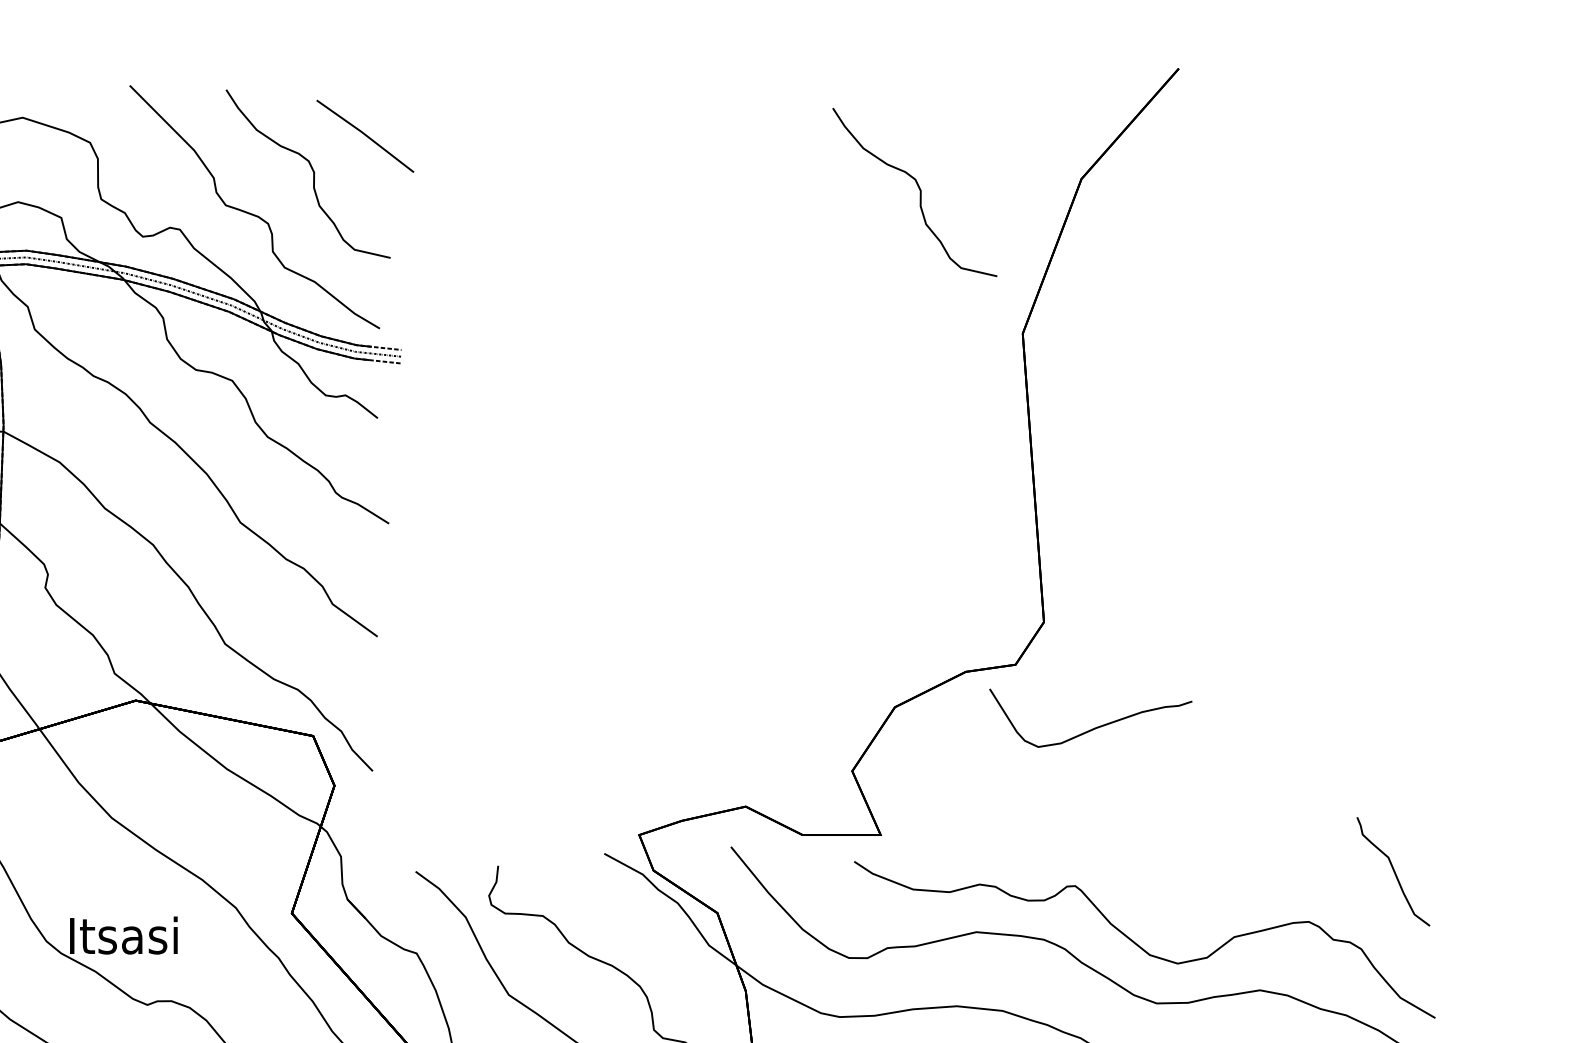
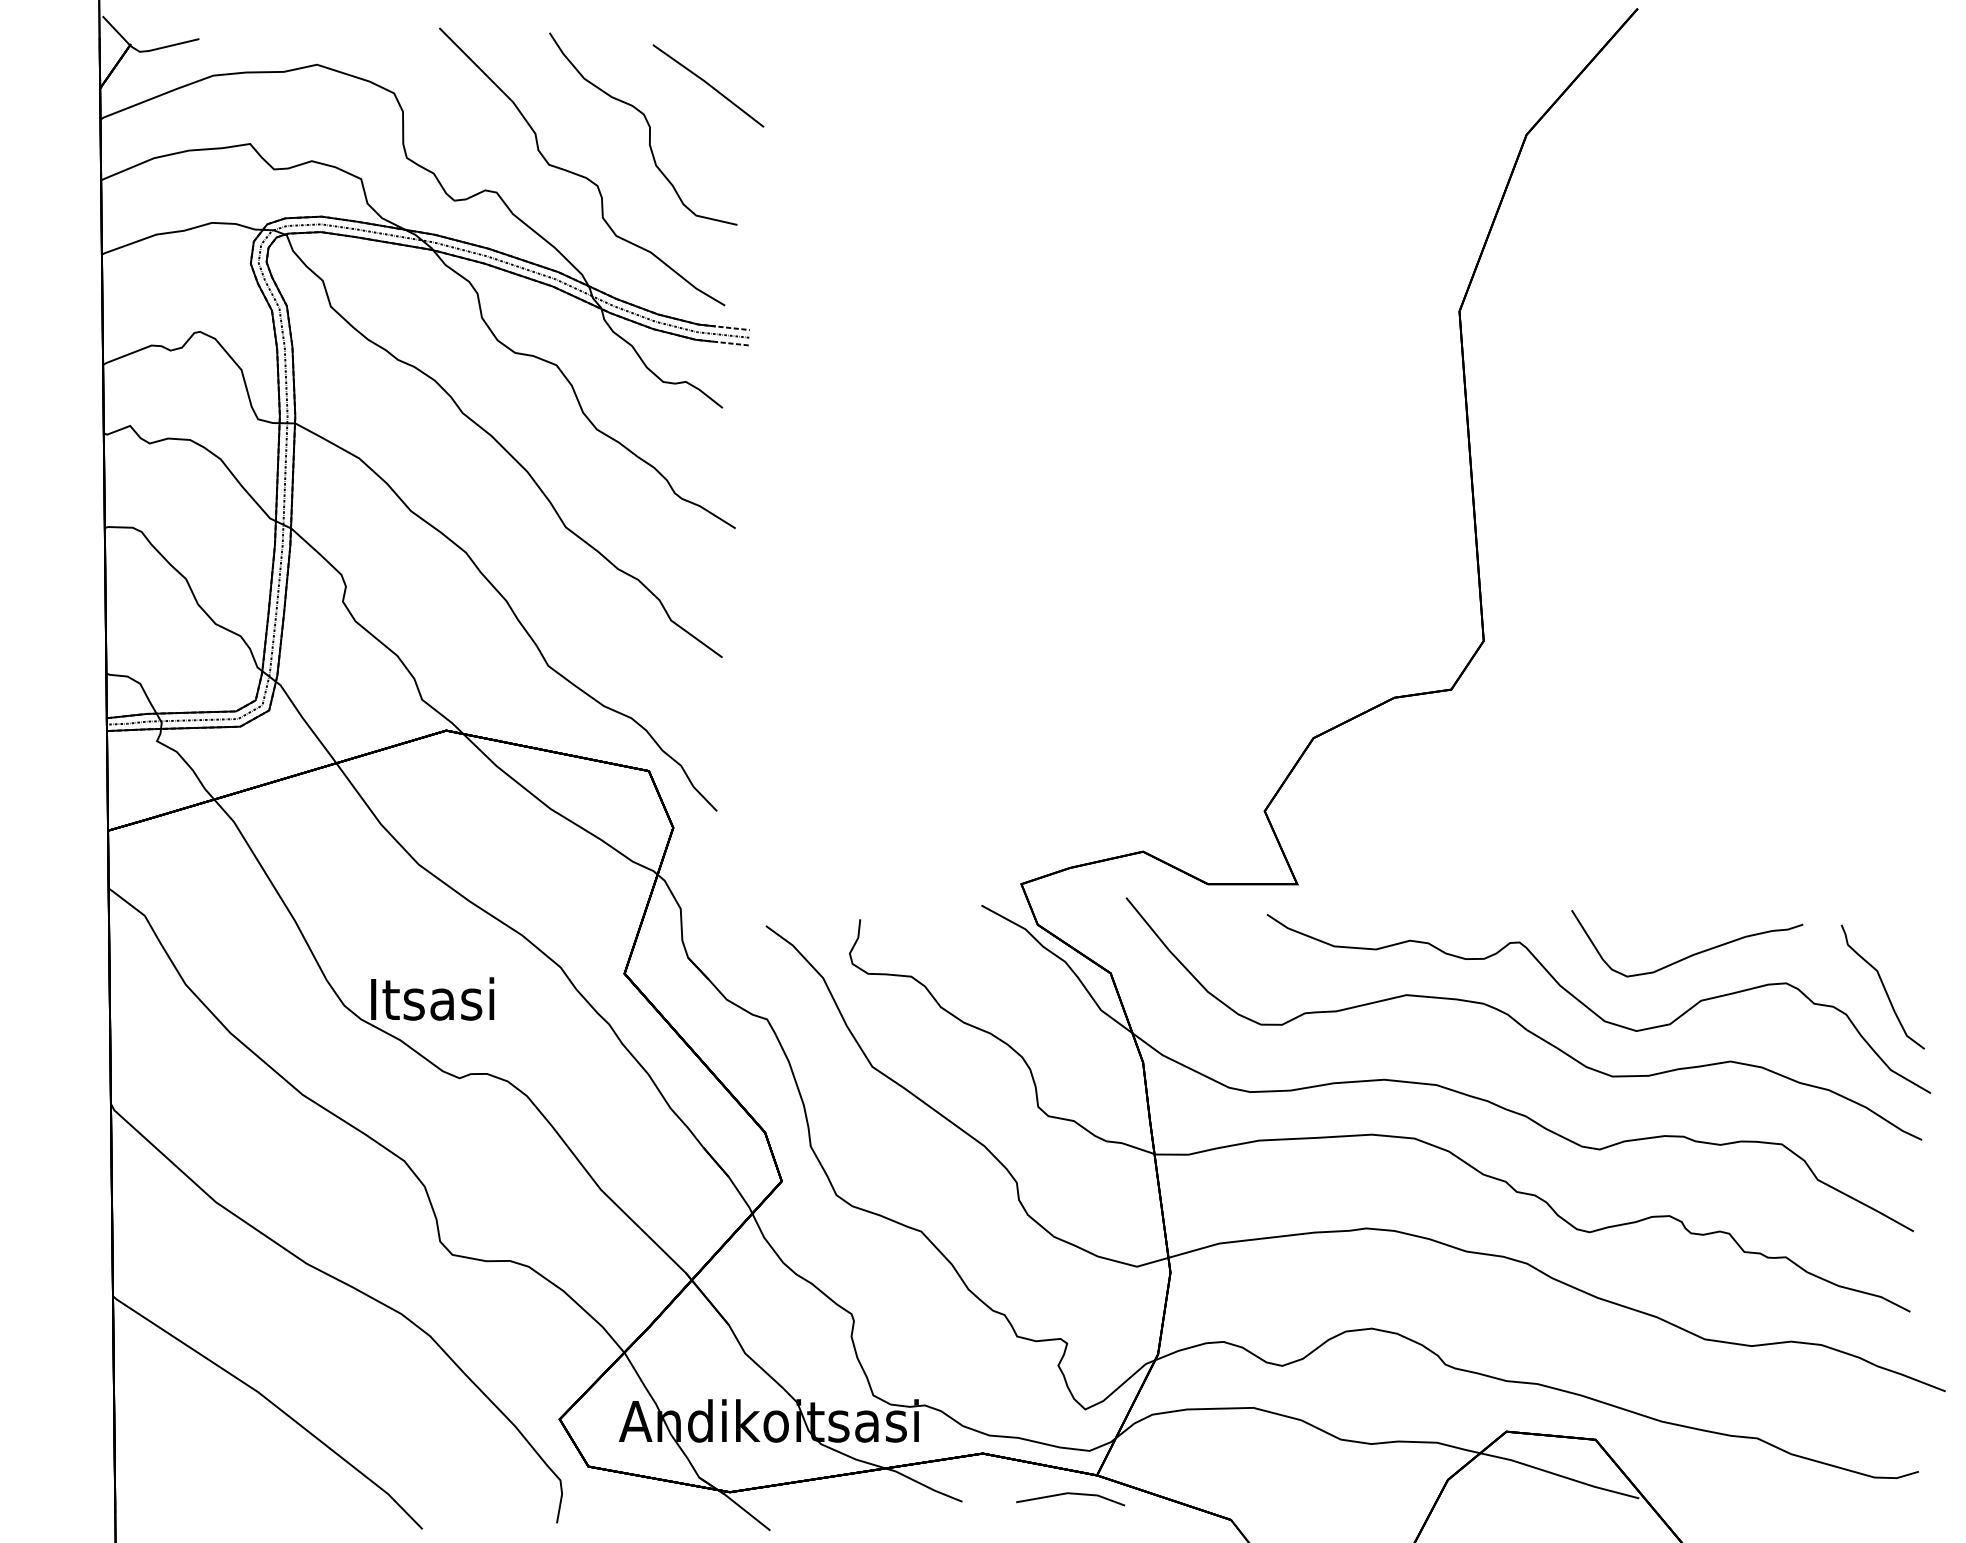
curve: (919, 190) -> (1341, 147), removed
curve: (1094, 727) -> (1691, 954), moved
curve: (1393, 871) -> (1882, 986), moved

